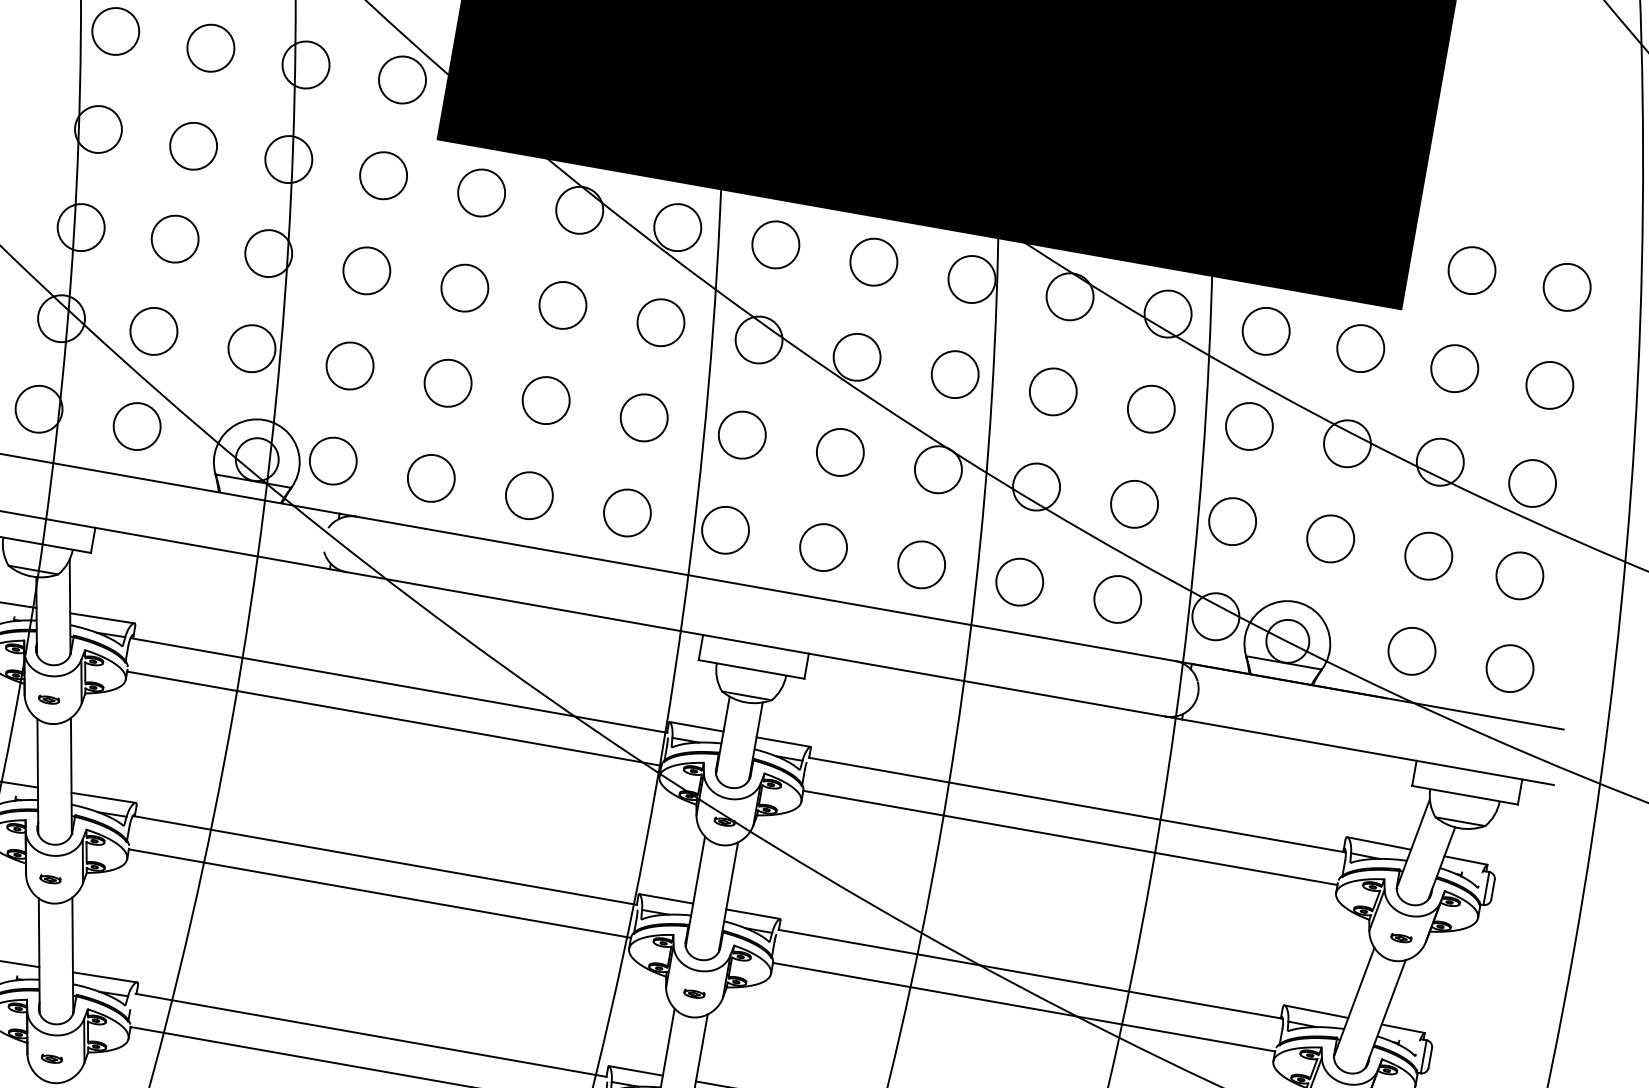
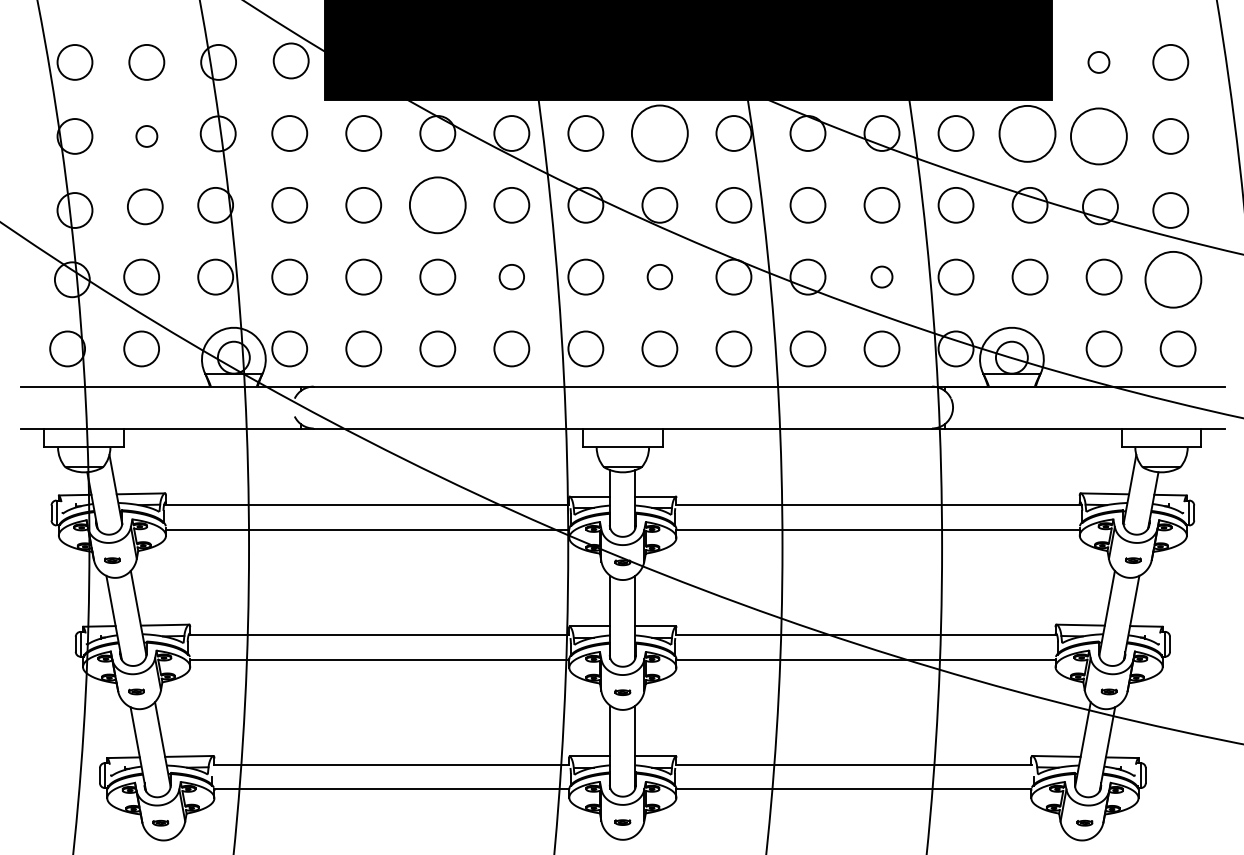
circle: (193, 146) -> (146, 136), size x0.6
circle: (873, 262) -> (659, 133), size x1.6
circle: (1471, 270) -> (1098, 62), size x0.6
circle: (562, 304) -> (437, 204), size x1.6
circle: (1360, 348) -> (1027, 133), size x1.6
circle: (1454, 367) -> (1098, 135), size x1.6
circle: (643, 416) -> (511, 276), size x0.7
circle: (839, 451) -> (659, 276), size x0.7
circle: (1134, 503) -> (881, 276), size x0.6
circle: (1518, 575) -> (1172, 279), size x1.6

